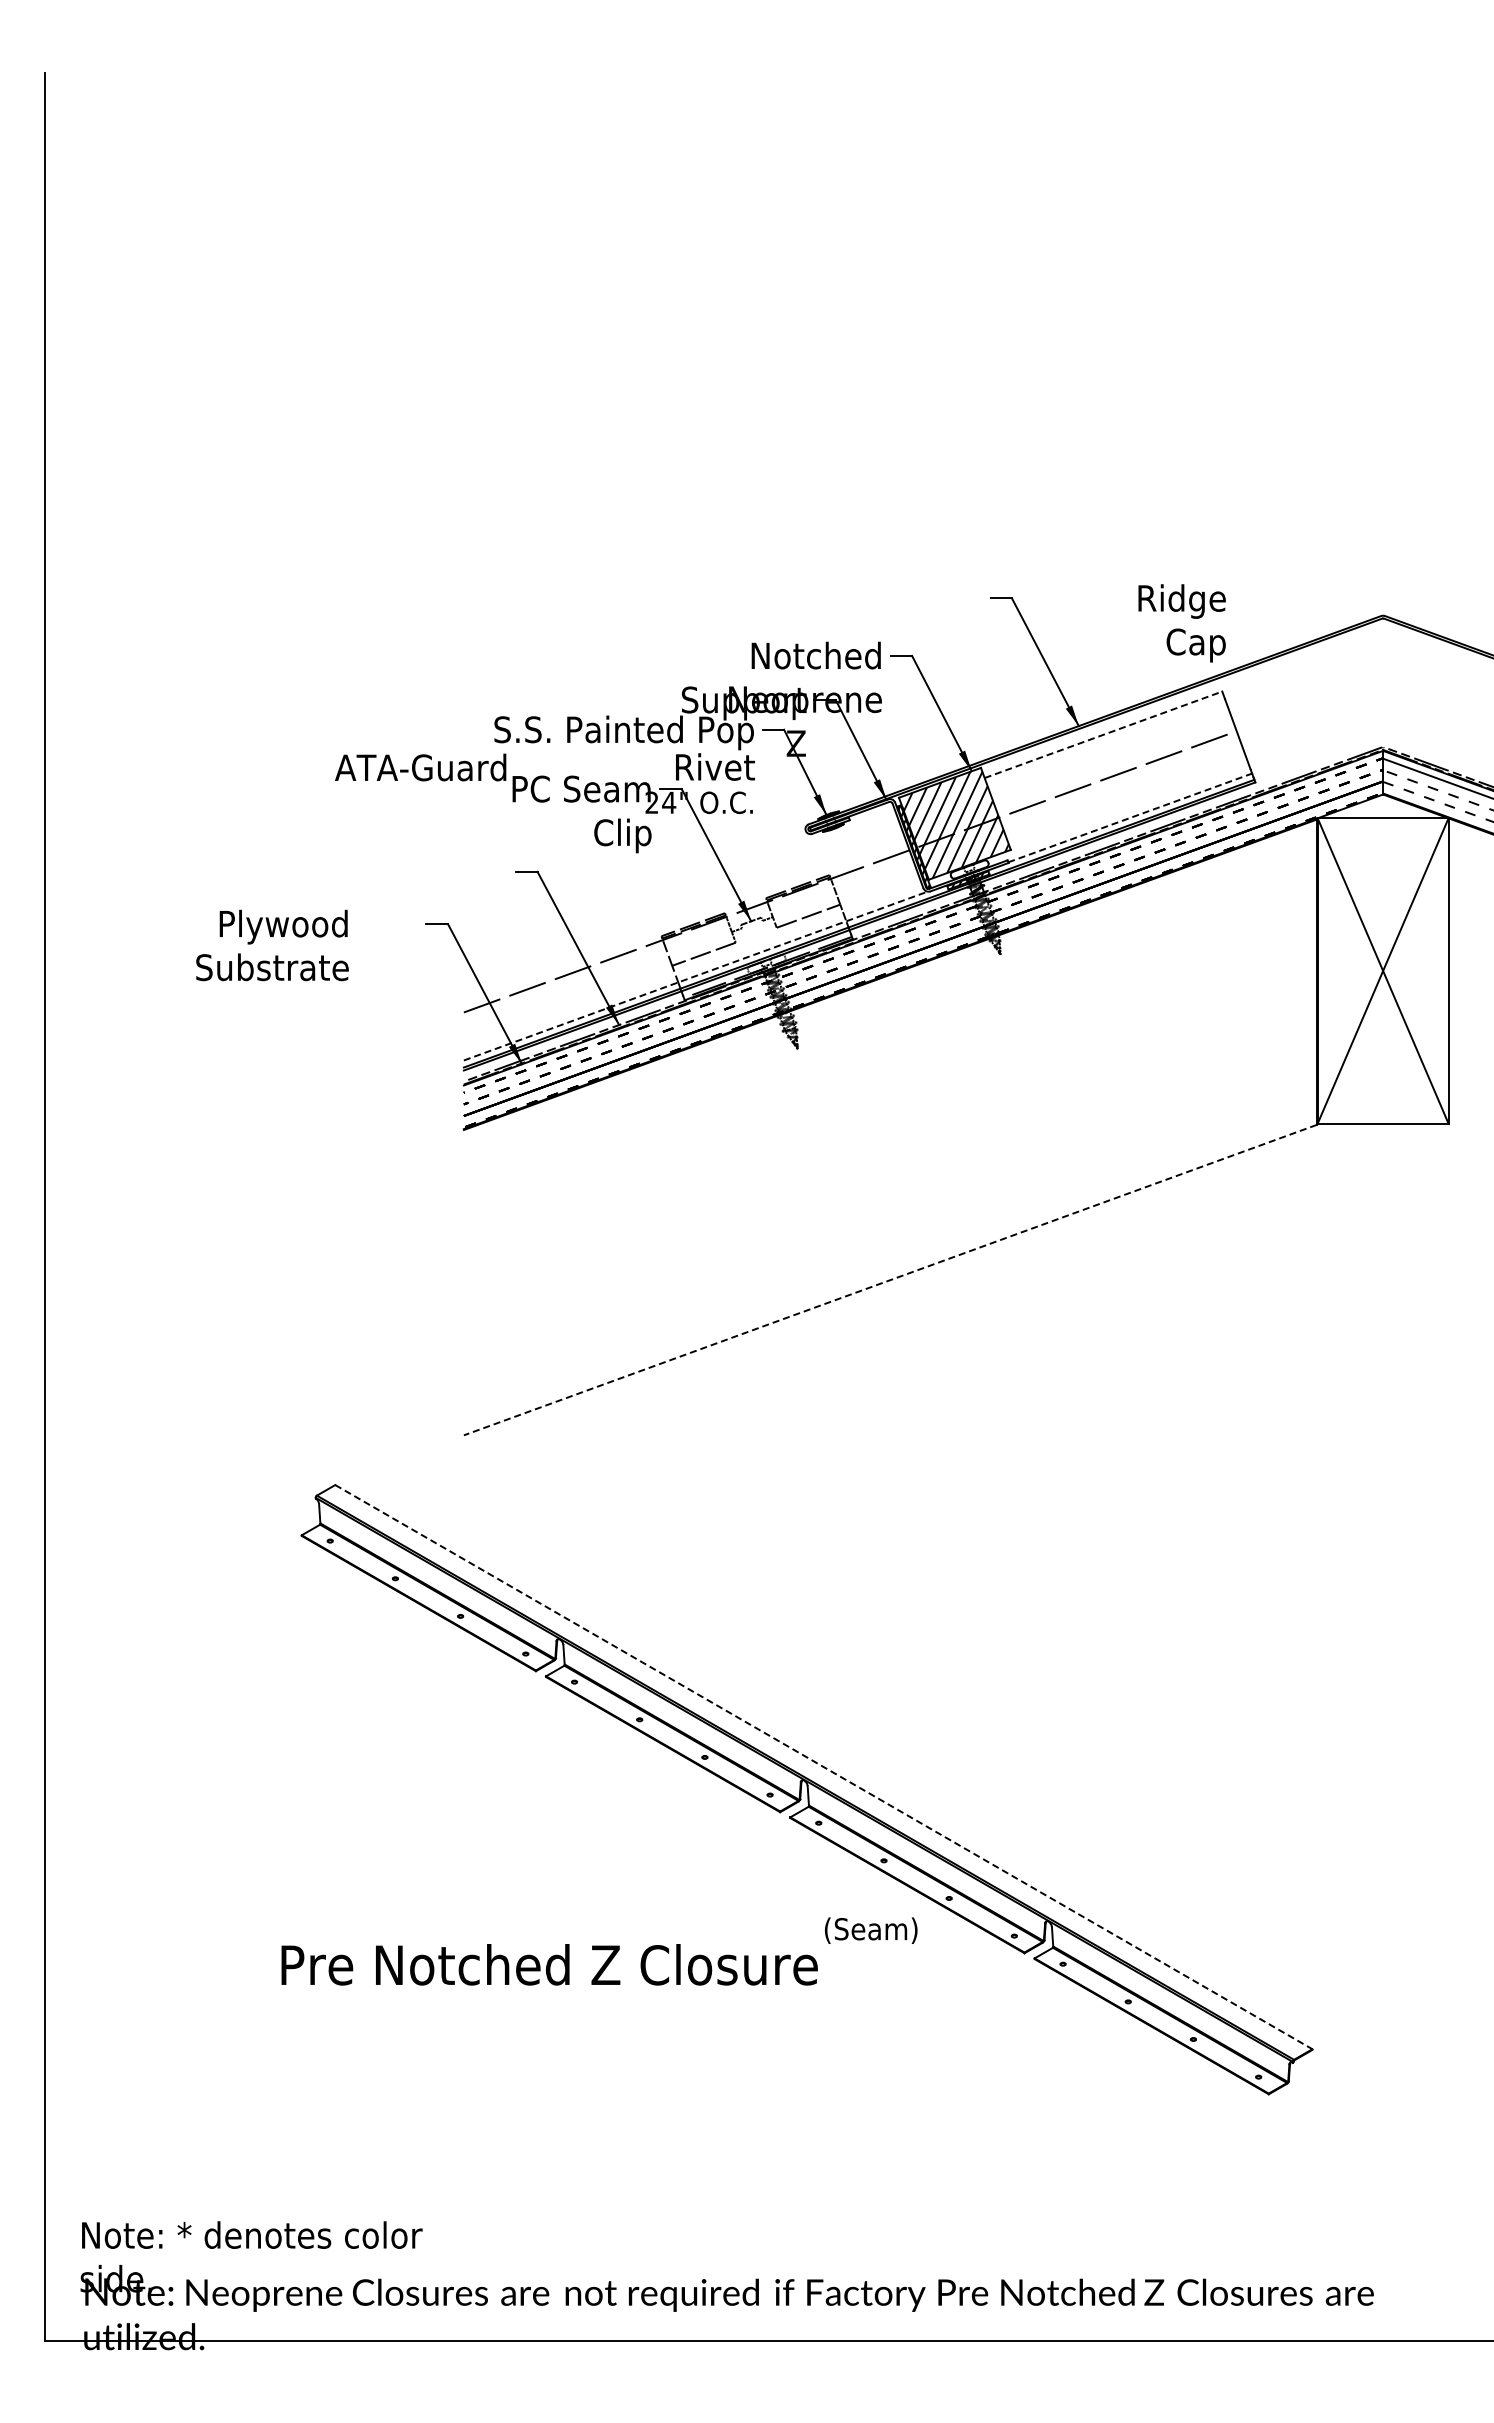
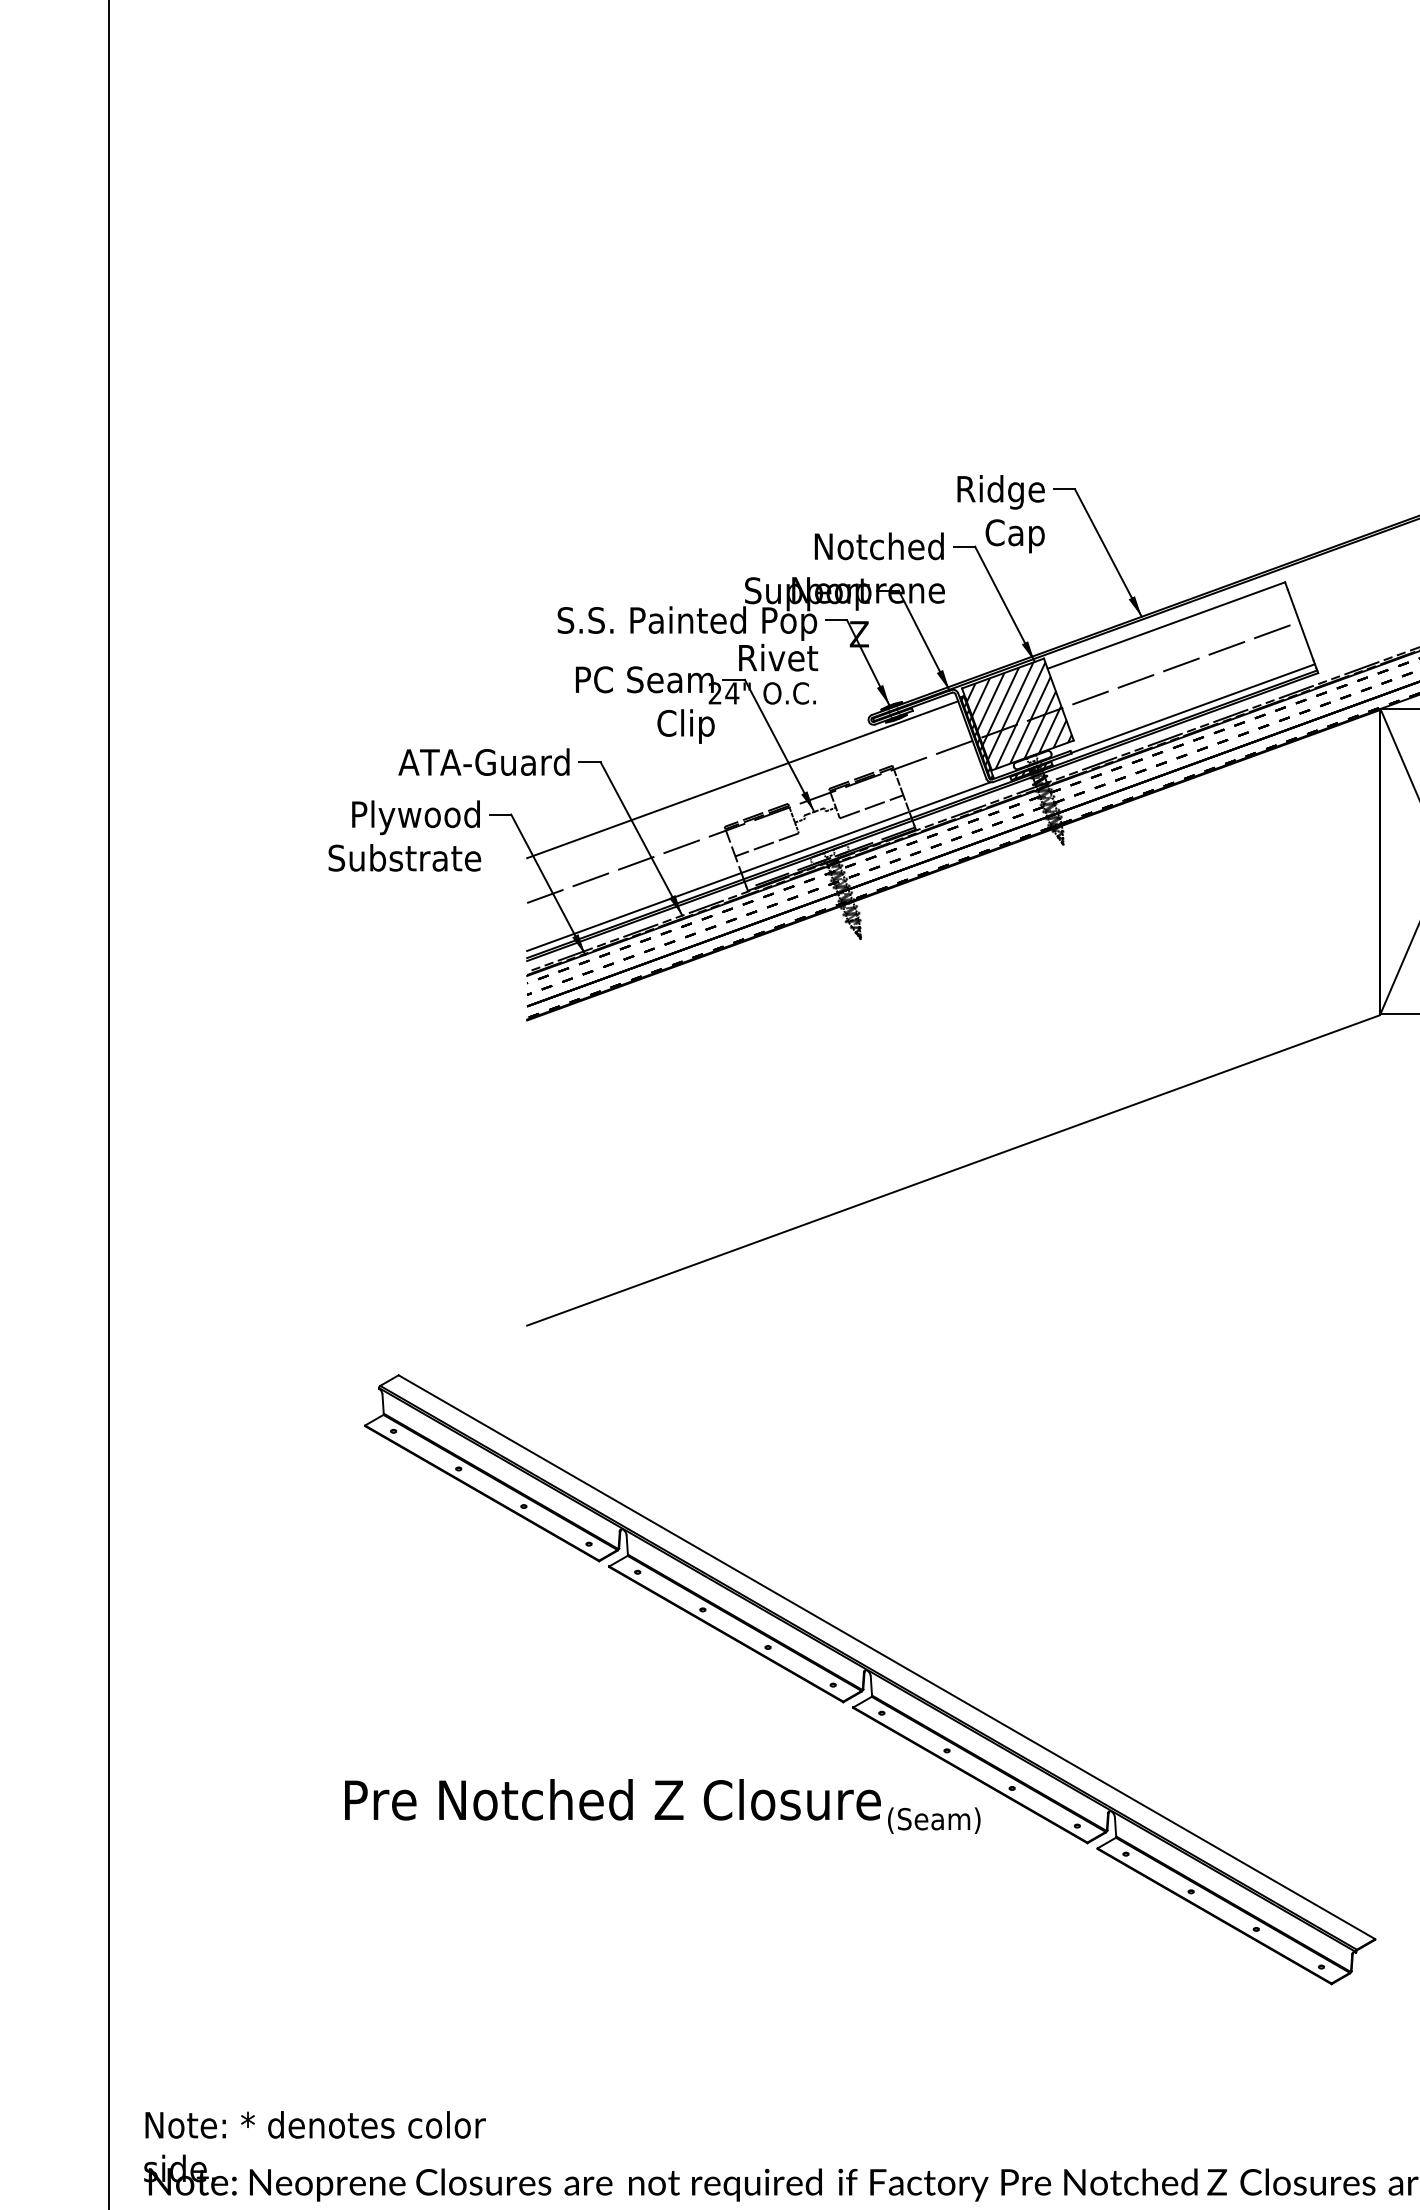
text: (1181, 623) -> (1000, 514), moved
line: (1103, 734) -> (1166, 625), dashed -> solid
text: (420, 767) -> (483, 762), moved
line: (1130, 817) -> (1193, 708), dashed -> solid
line: (679, 888) -> (742, 779), added
text: (272, 945) -> (404, 836), moved
line: (695, 976) -> (758, 867), dashed -> solid
line: (890, 1280) -> (953, 1170), dashed -> solid
line: (824, 1767) -> (887, 1657), dashed -> solid
text: (549, 1964) -> (612, 1799), moved

